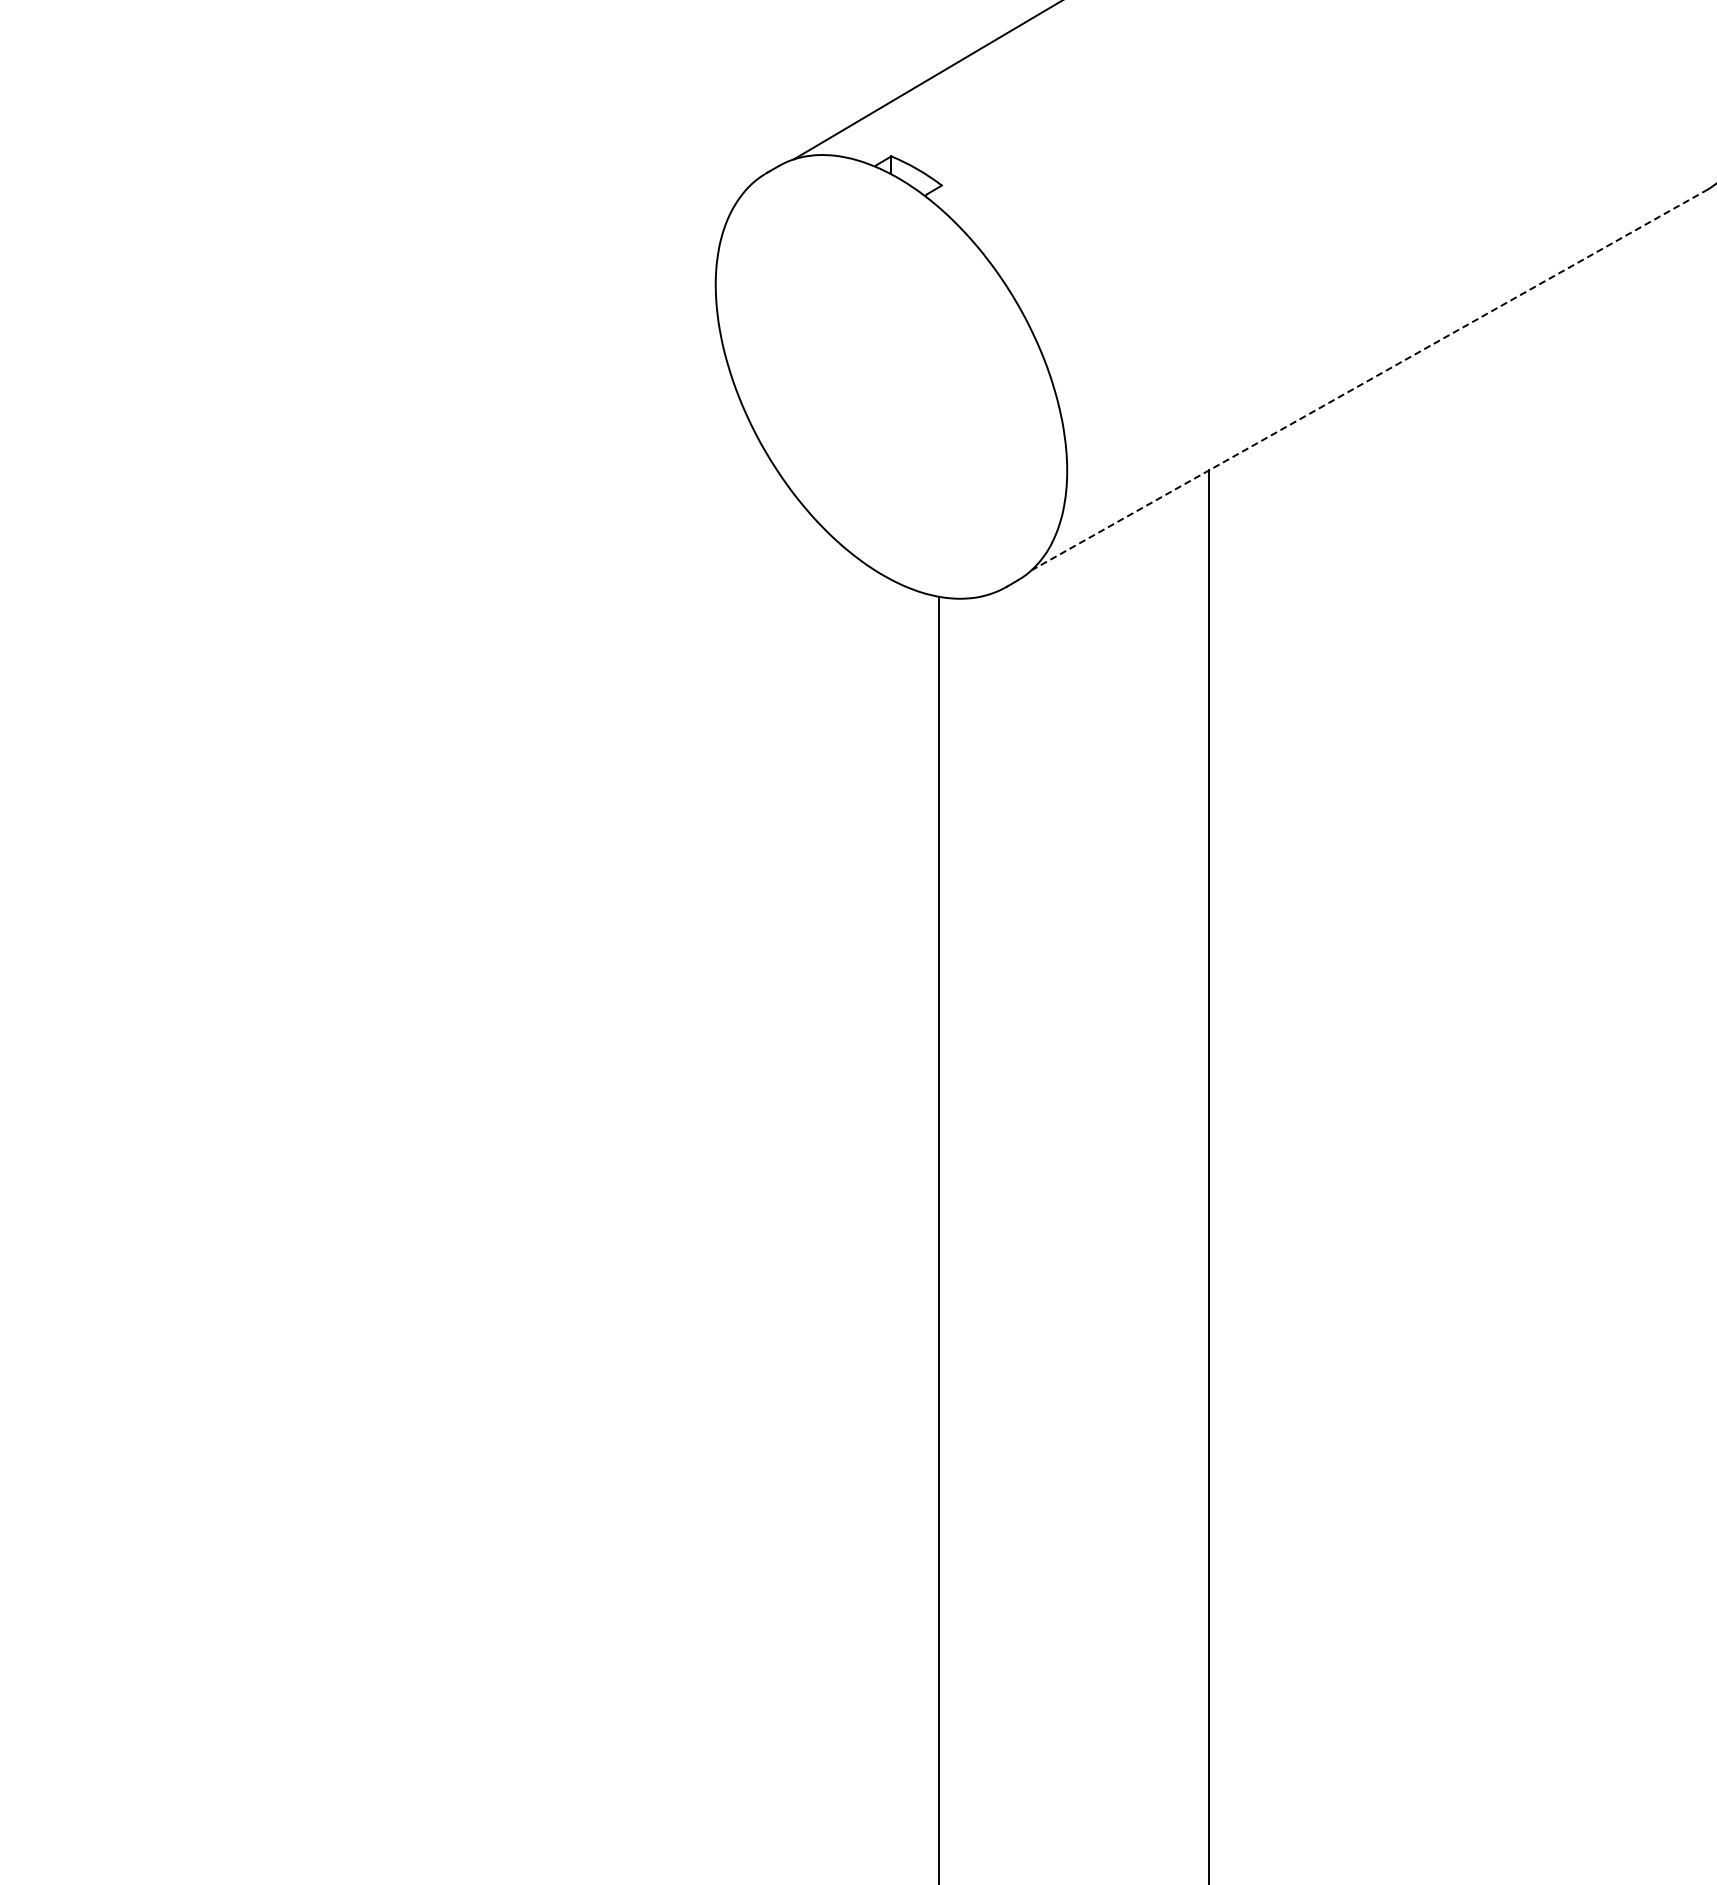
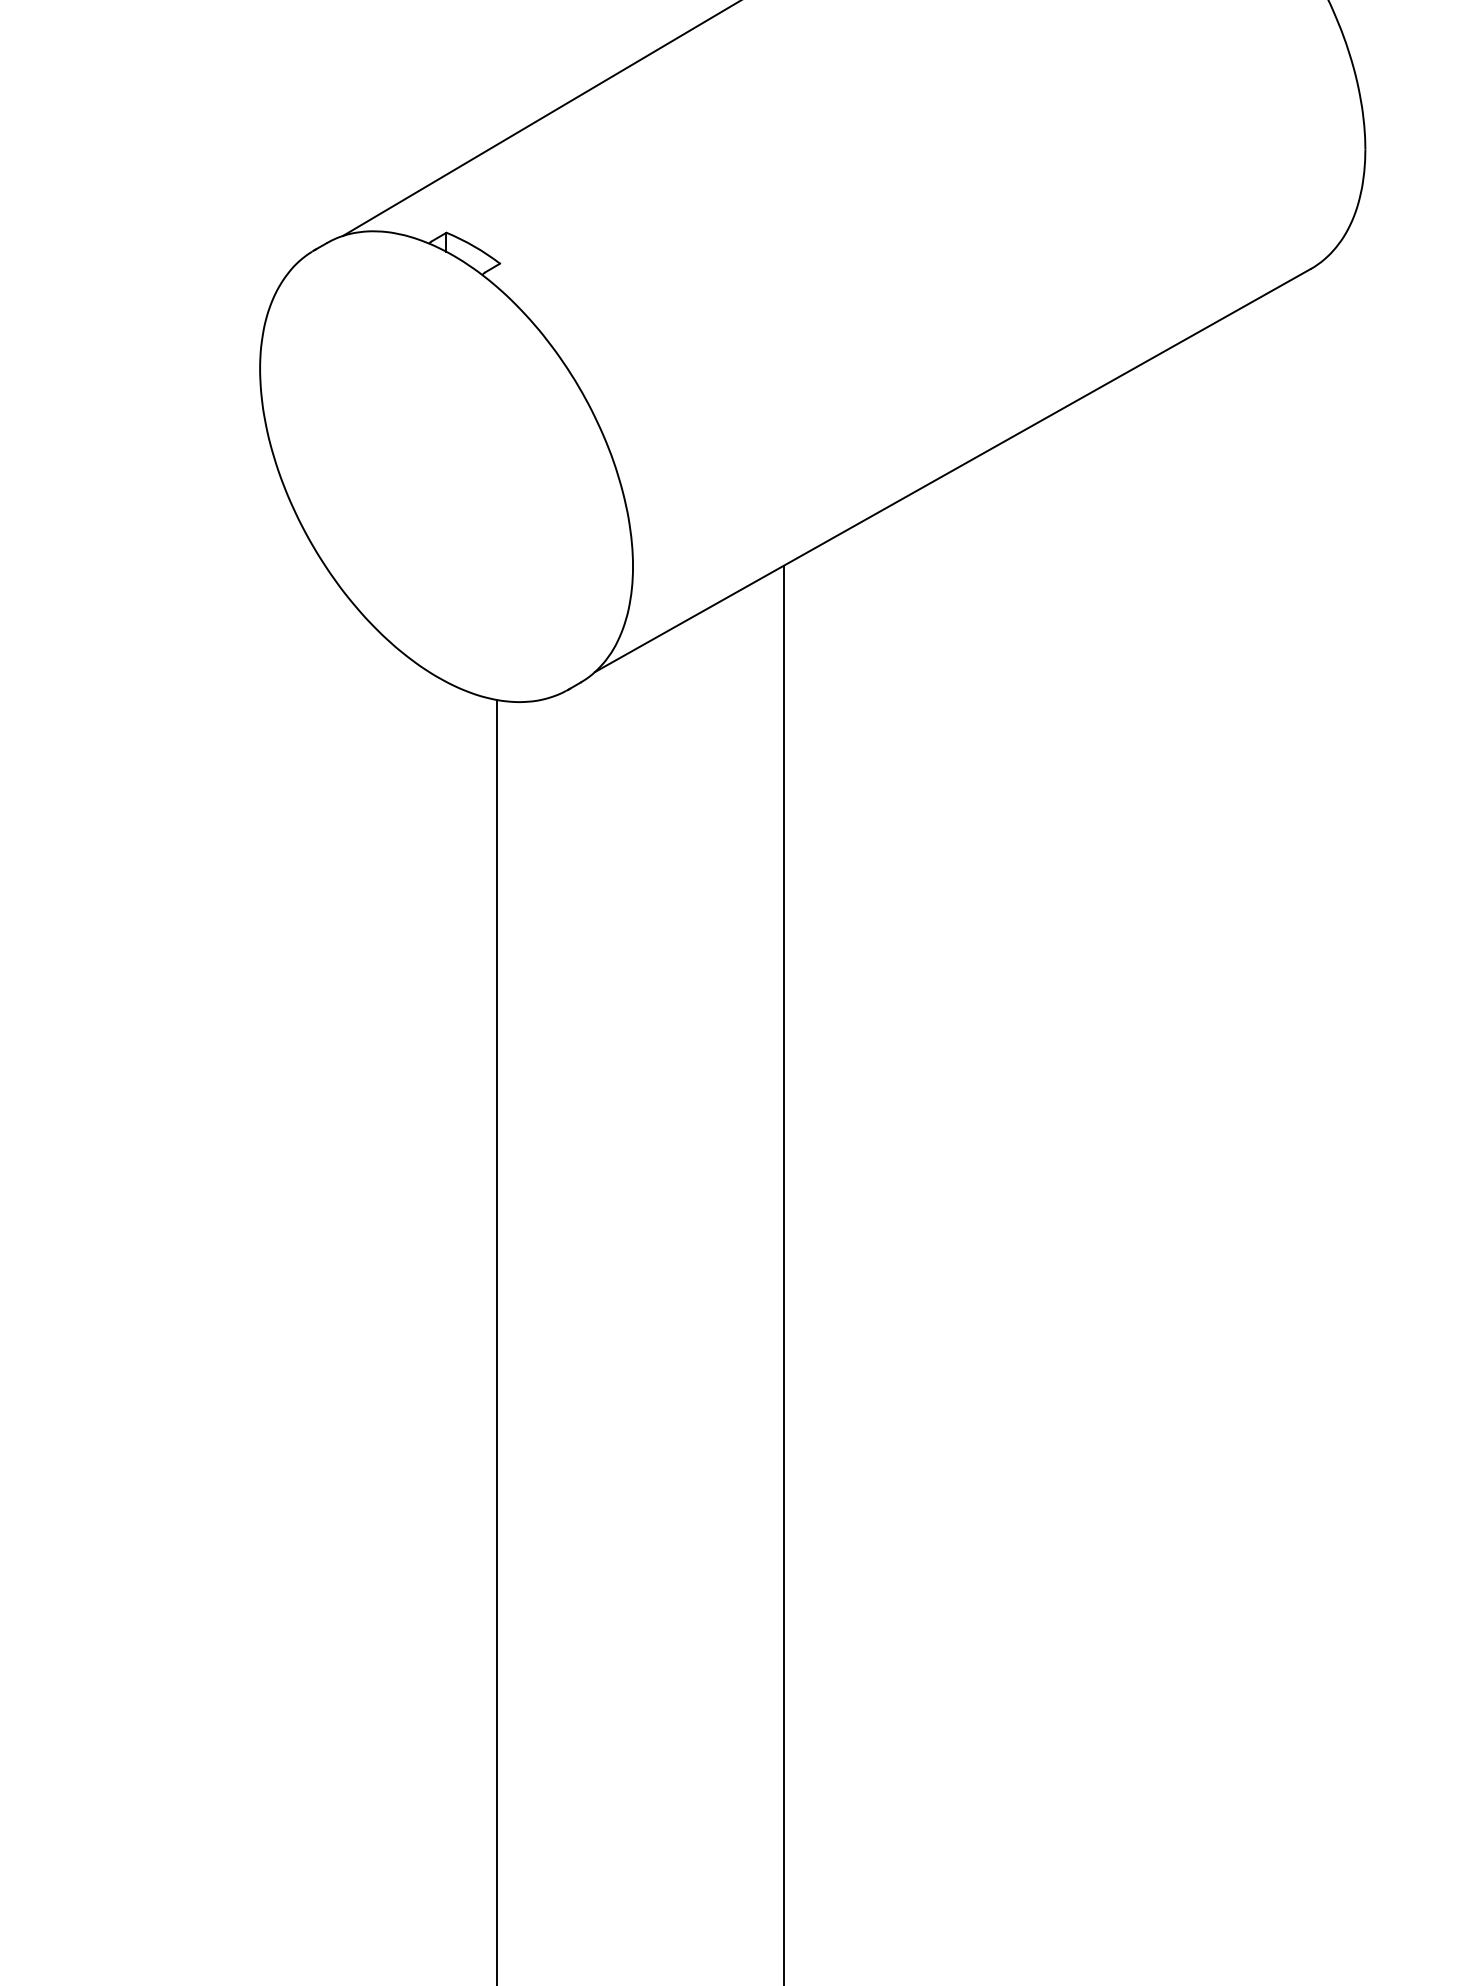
line: (1369, 380) -> (953, 470), dashed -> solid

